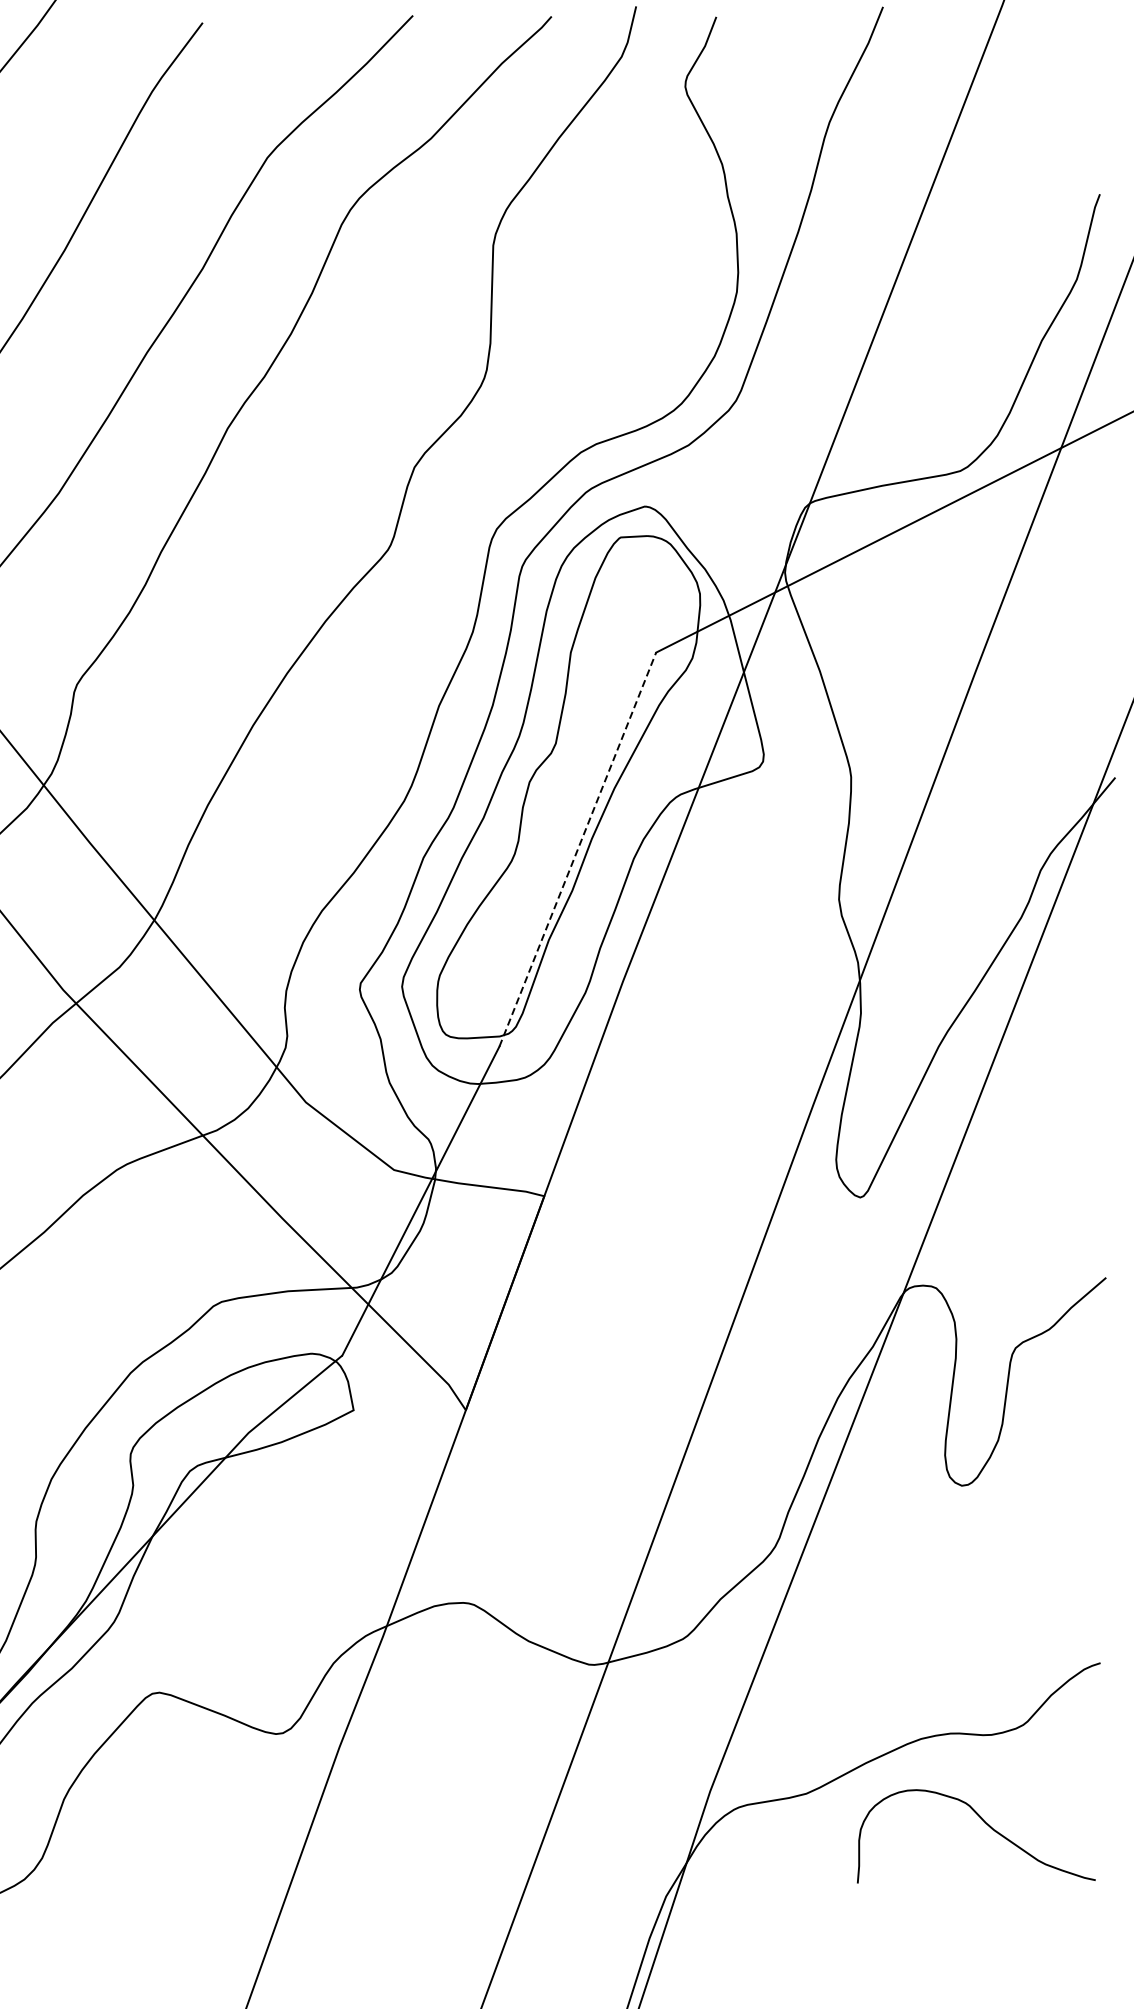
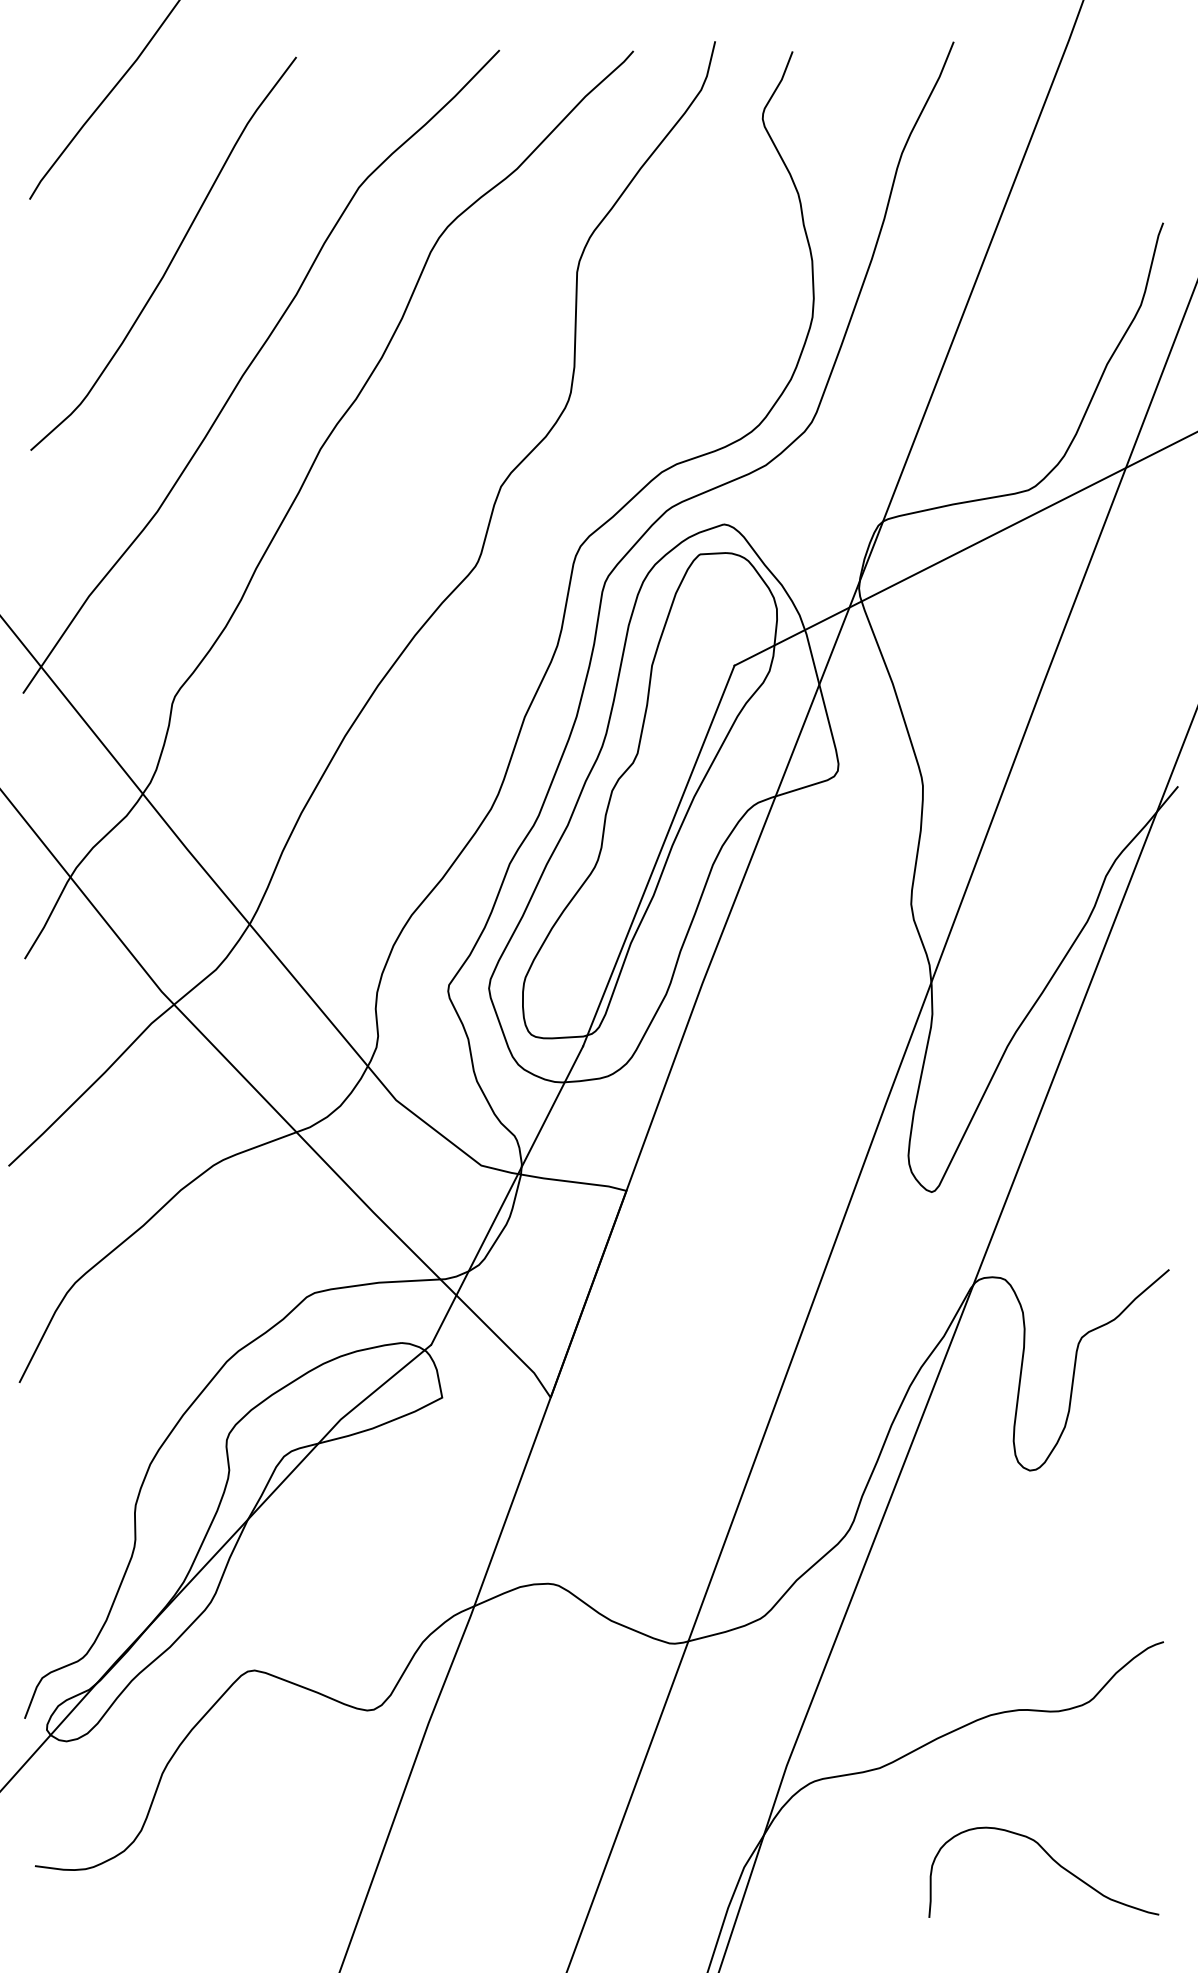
line: (577, 849) -> (658, 855), dashed -> solid
curve: (986, 1825) -> (1053, 1861), moved

